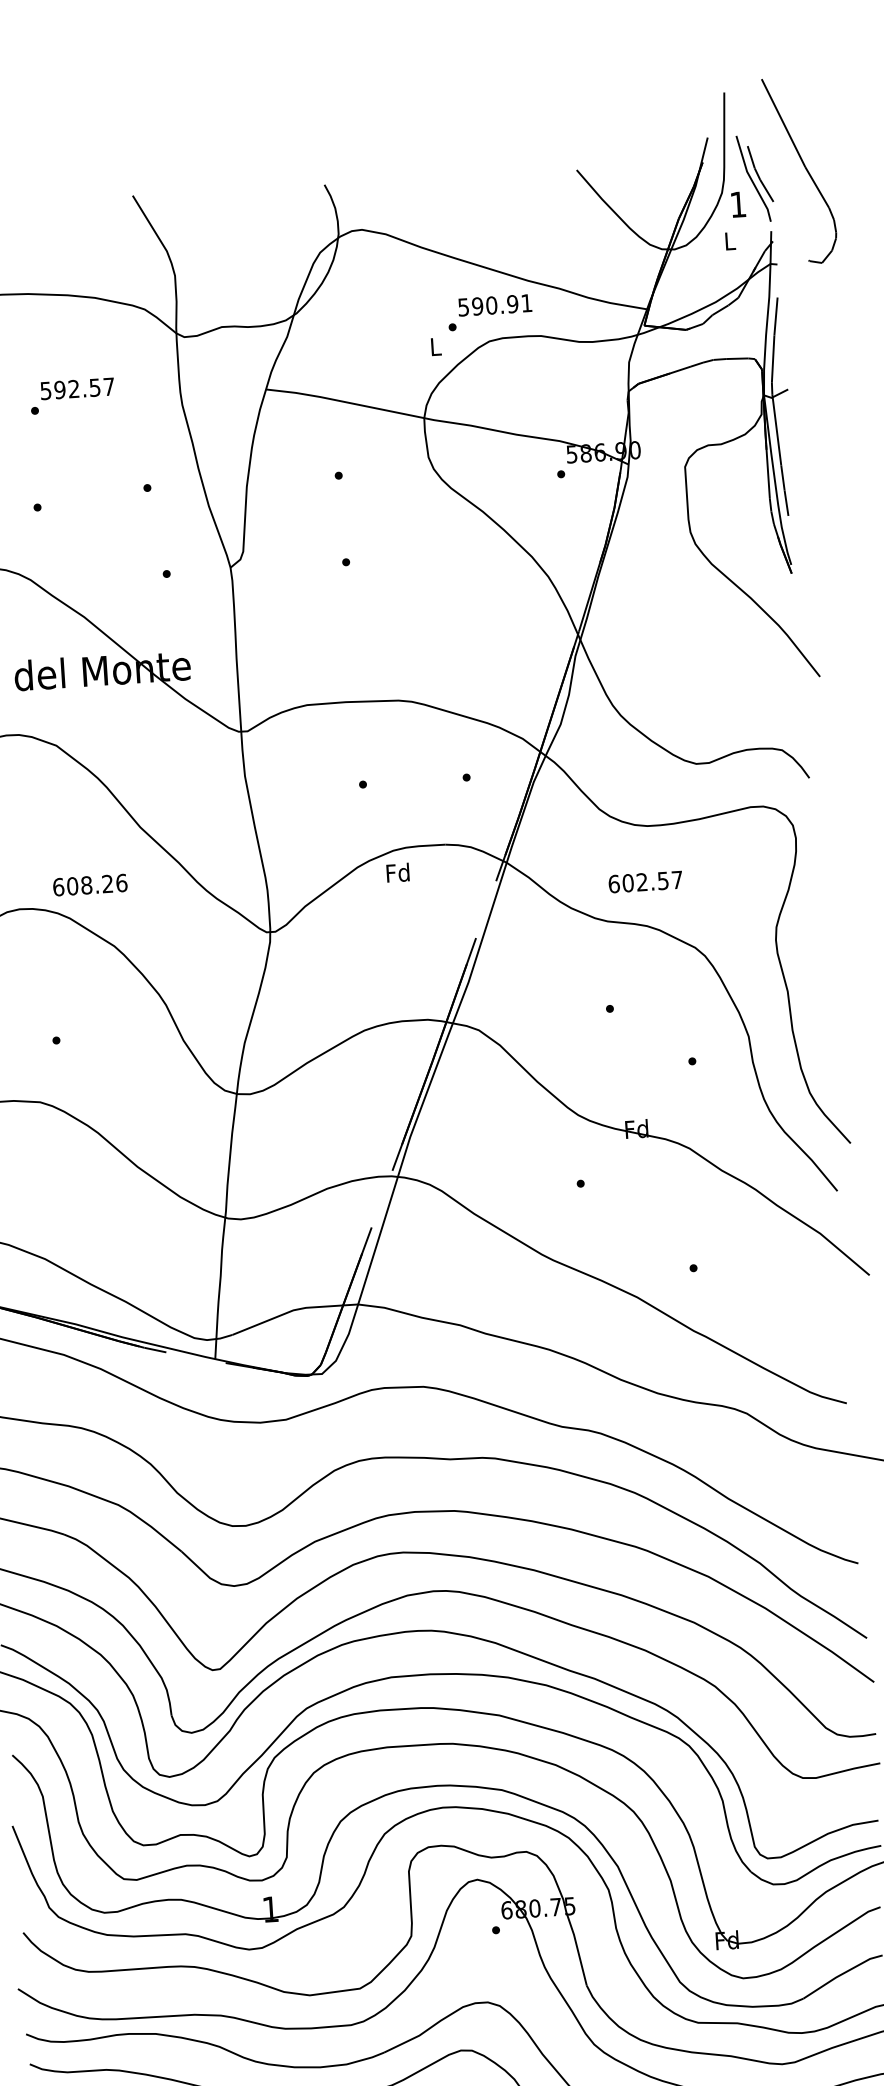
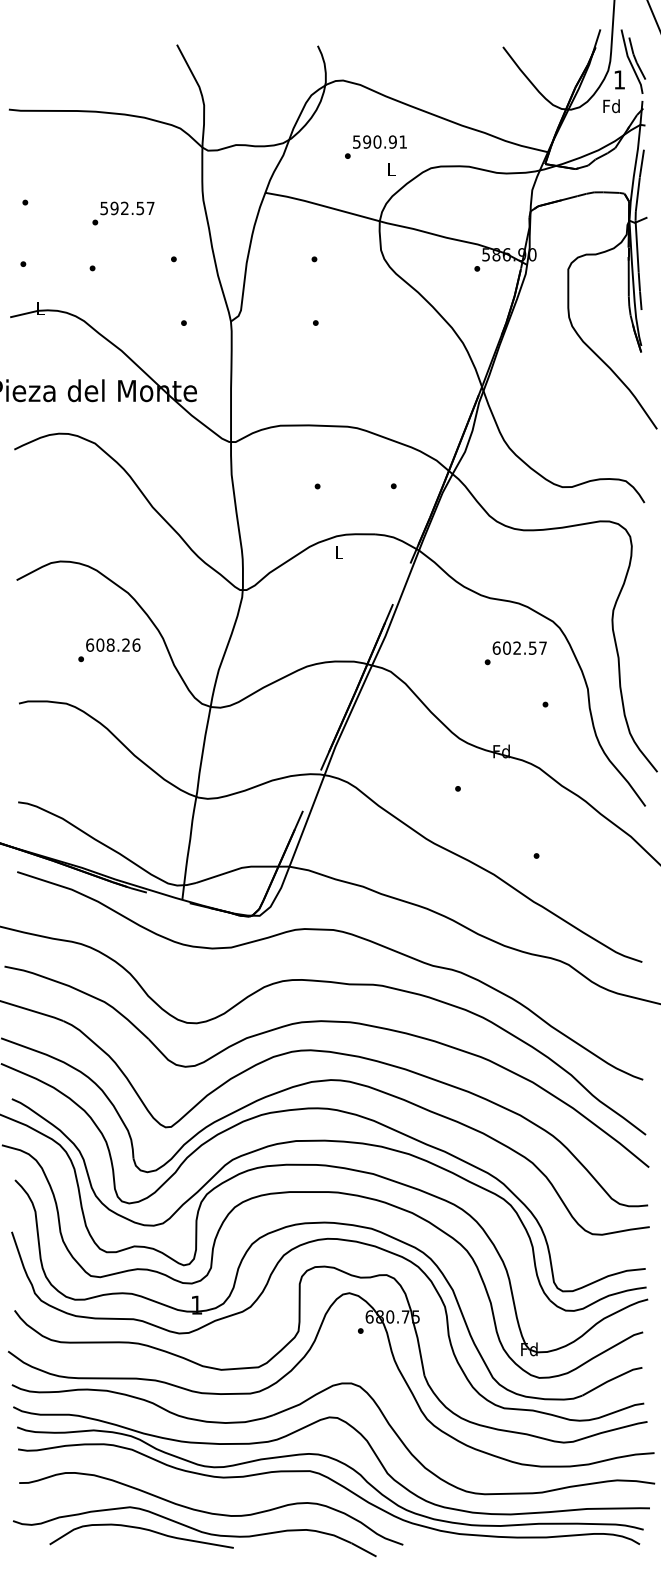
text: (729, 241) -> (611, 106), L -> Fd
text: (489, 311) -> (375, 146), moved
text: (72, 396) -> (123, 213), moved
text: (397, 872) -> (338, 552), Fd -> L
text: (645, 881) -> (519, 647), moved
text: (90, 884) -> (113, 644), moved

